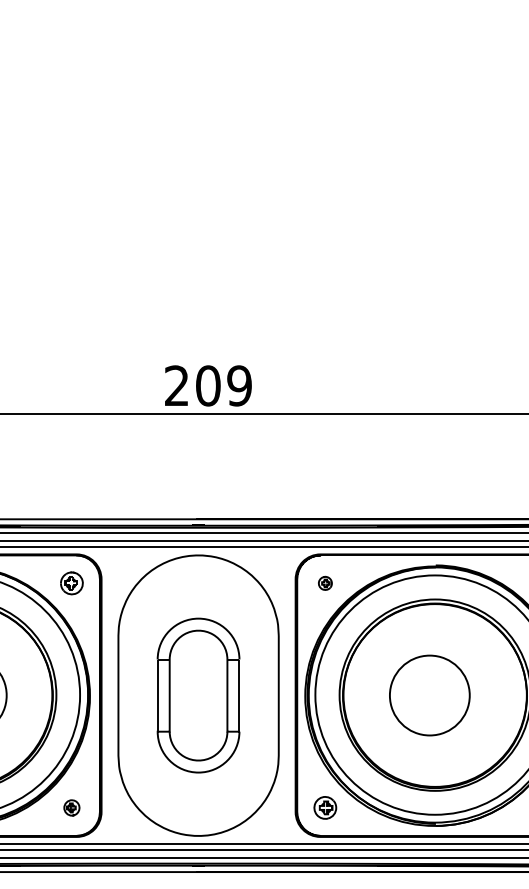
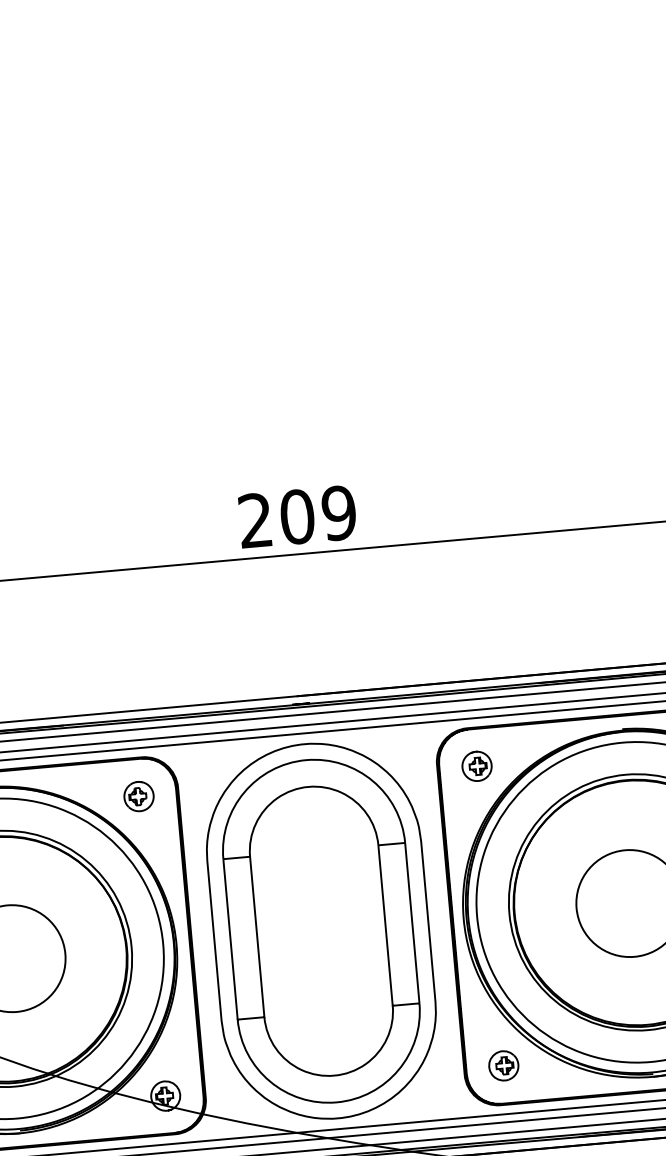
part: (325, 583) -> (477, 766), size x1.67
part: (198, 695) -> (321, 931), size x1.67
part: (71, 807) -> (165, 1095), size x1.43

